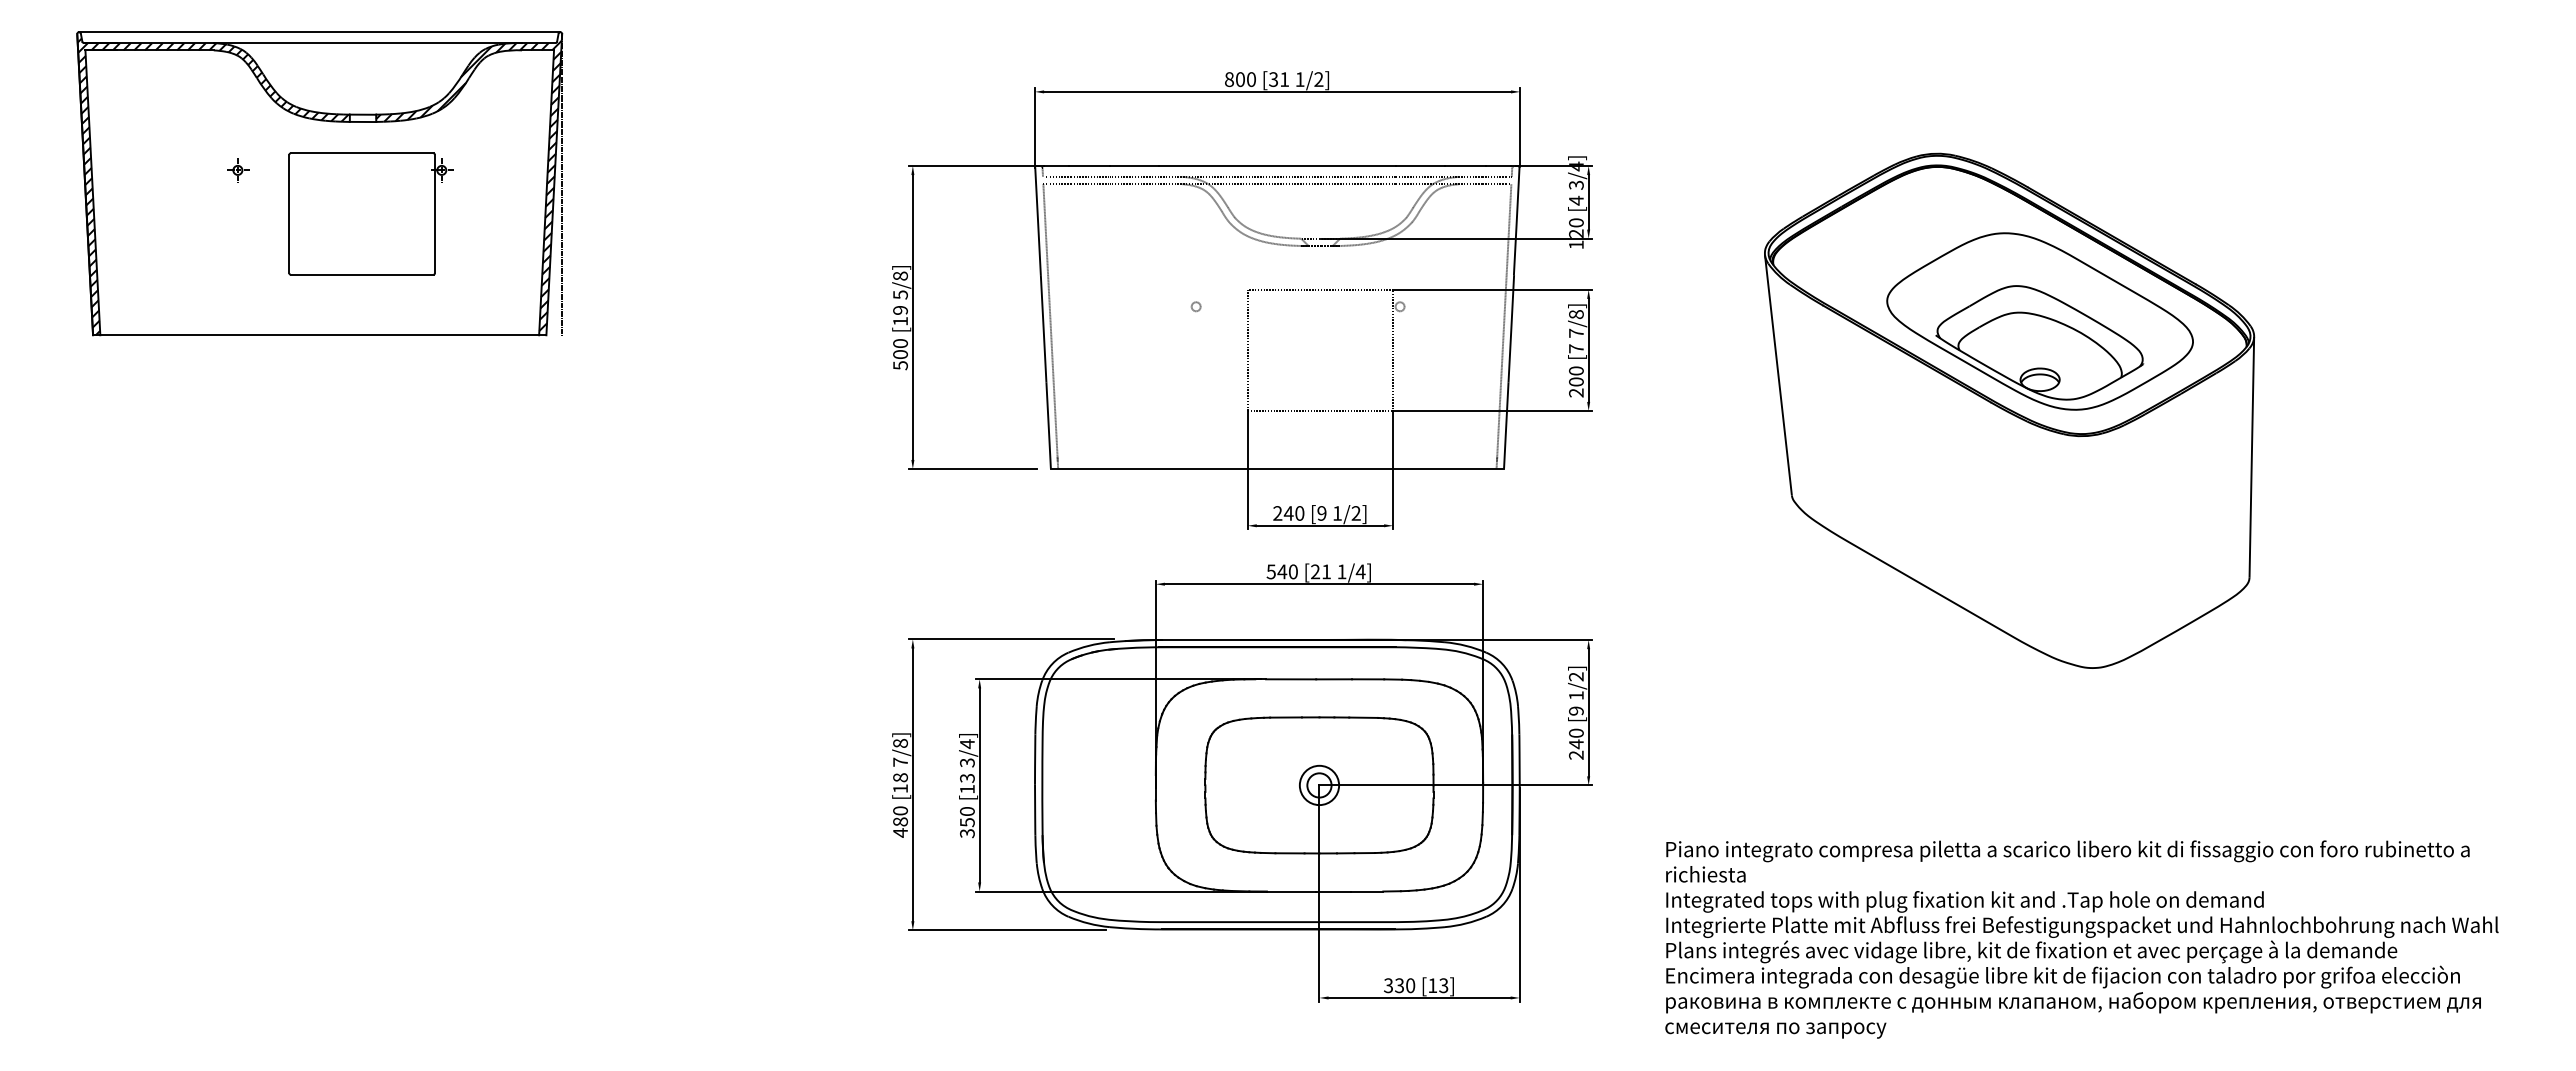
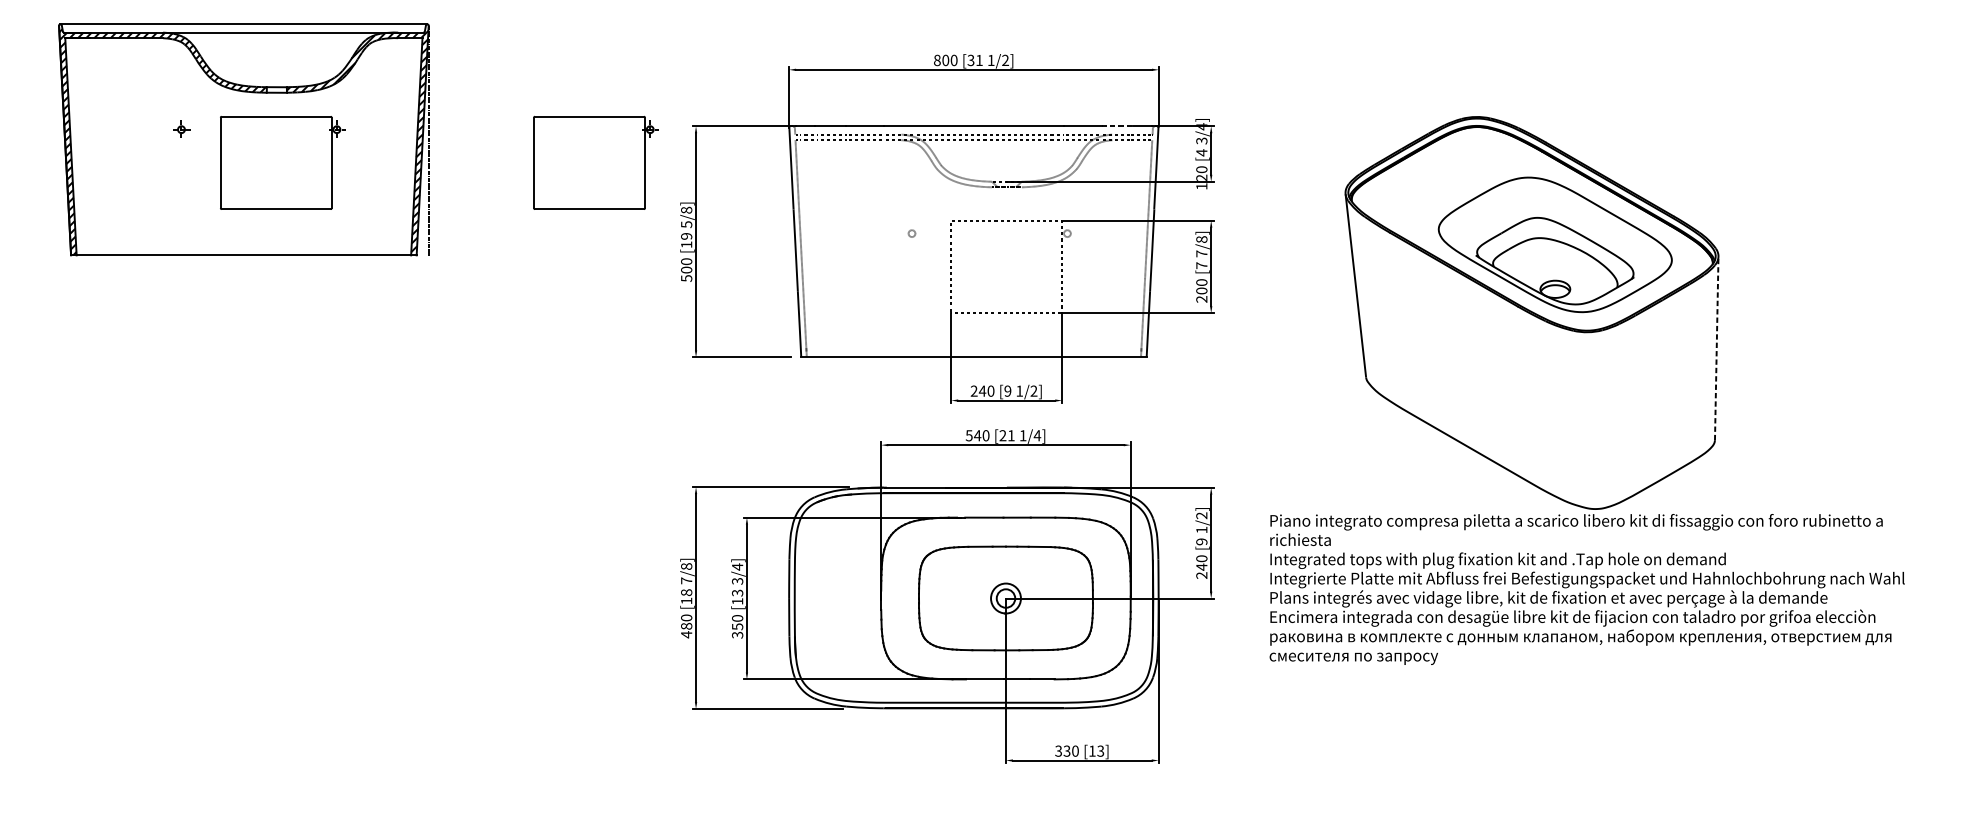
line: (1465, 165) -> (1117, 125), solid -> dashed
part: (781, 213) -> (595, 162), added
line: (2251, 457) -> (1716, 348), solid -> dashed
text: (2081, 939) -> (1586, 589), moved

